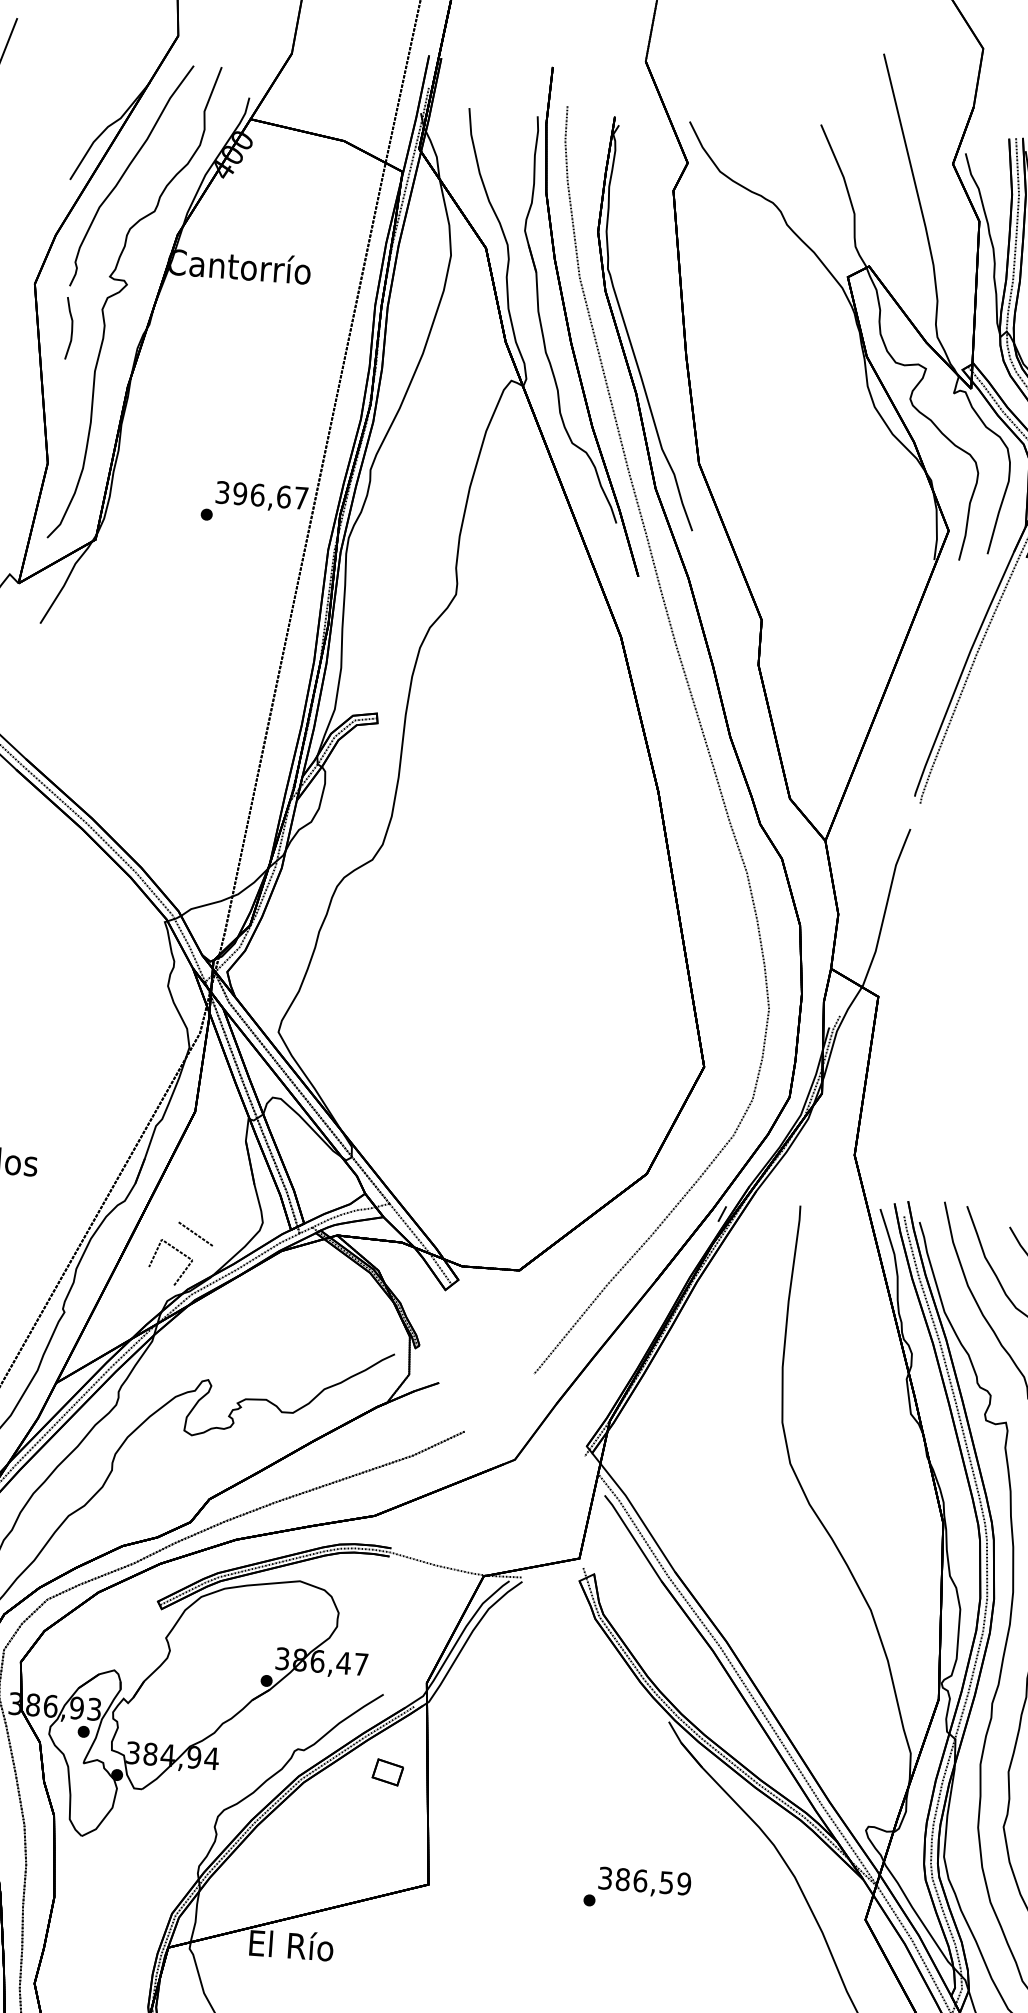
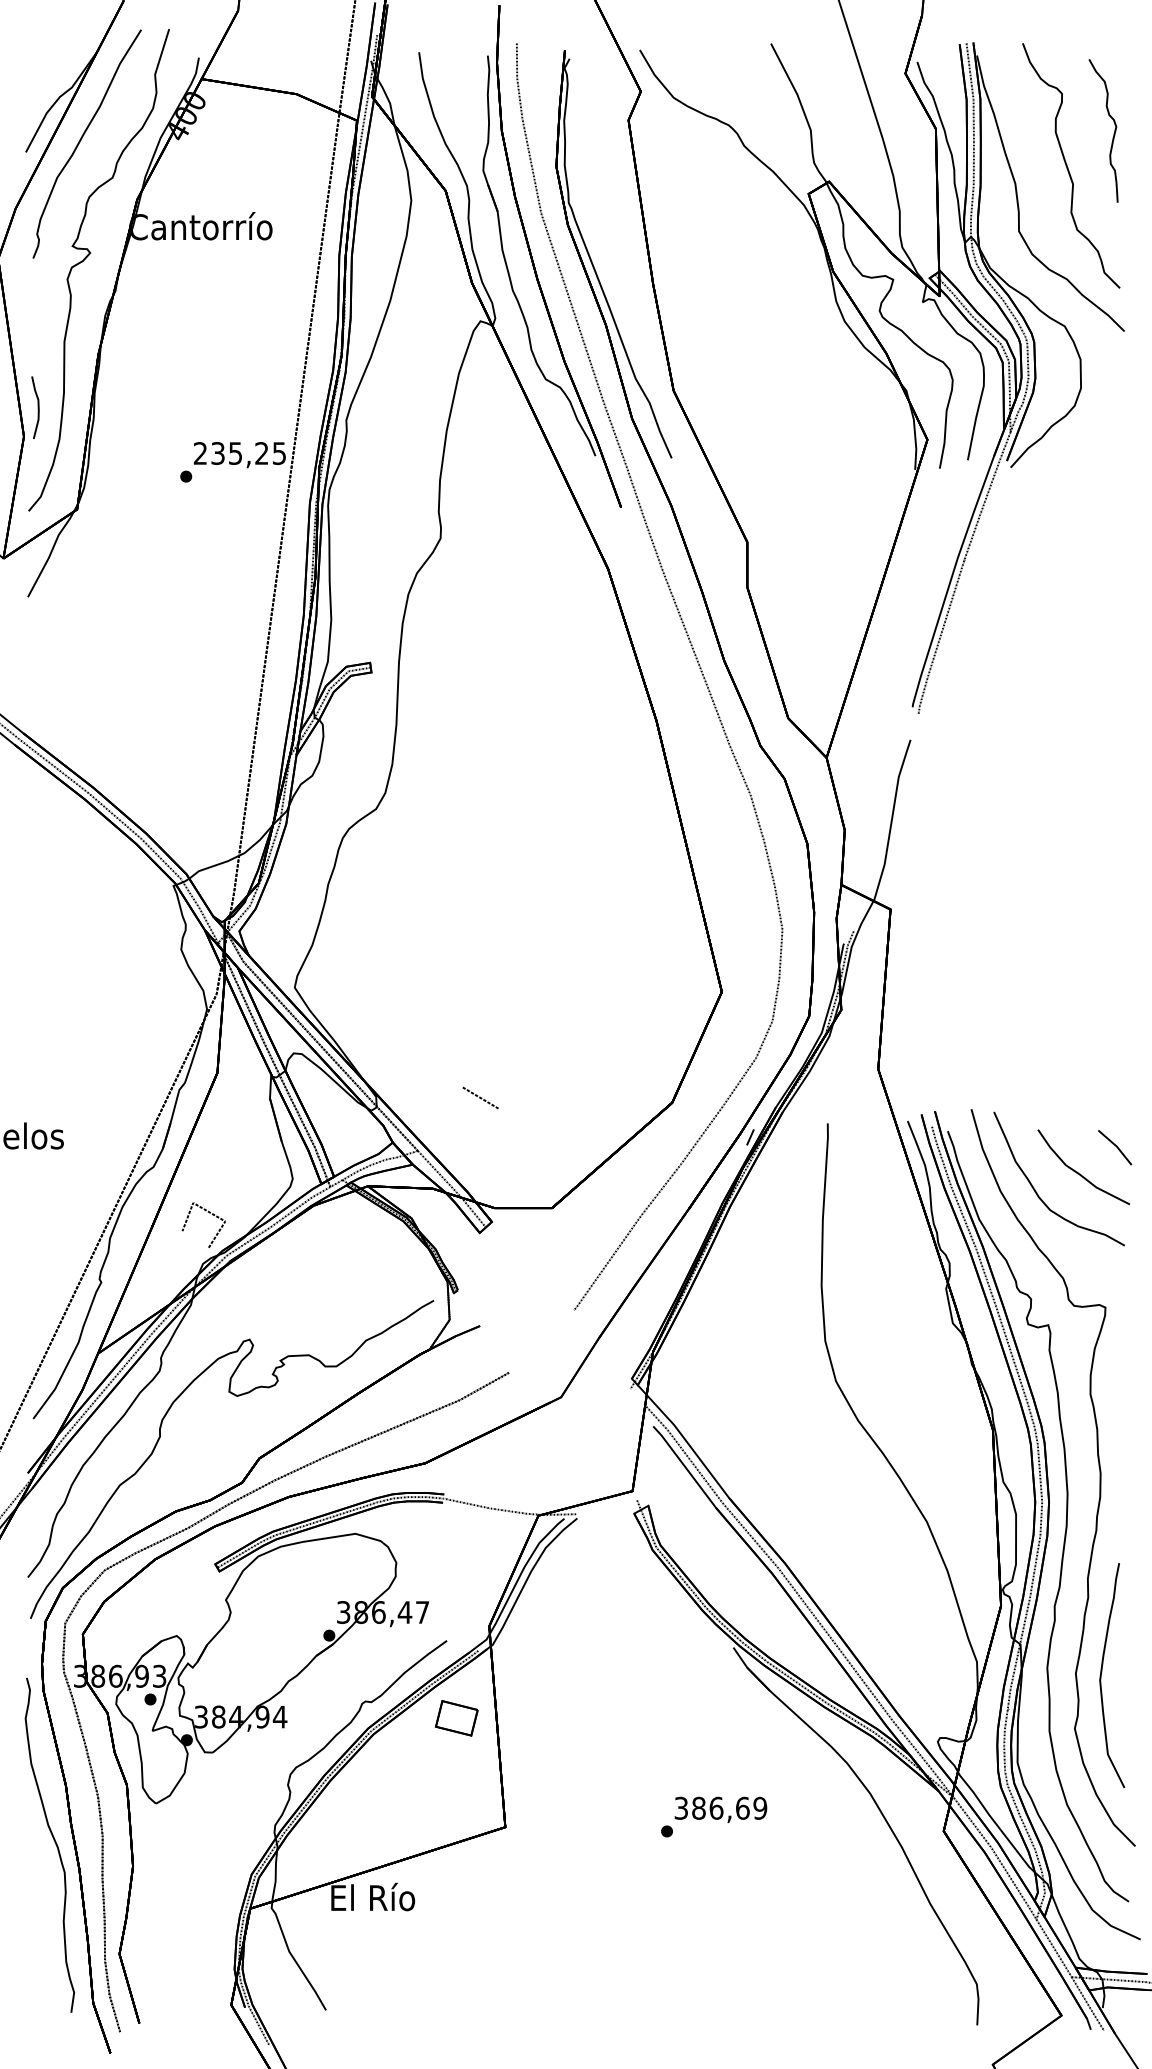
curve: (71, 328) -> (37, 407), moved
text: (261, 495) -> (239, 453), 396,67 -> 235,25
line: (195, 1233) -> (480, 1097), moved
part: (387, 1771) -> (456, 1717), size x1.4
text: (666, 1881) -> (742, 1807), 386,59 -> 386,69

